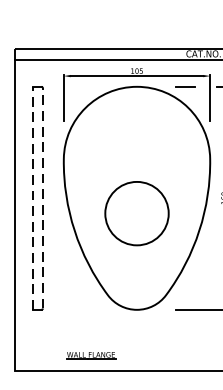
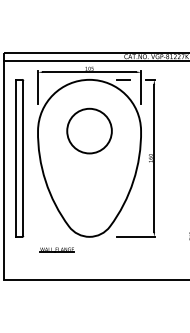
line: (33, 198) -> (16, 158), dashed -> solid
line: (43, 198) -> (23, 158), dashed -> solid
circle: (136, 212) -> (89, 130), moved
part: (90, 354) -> (56, 249), moved

